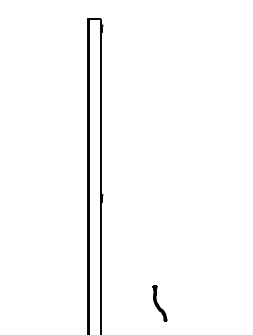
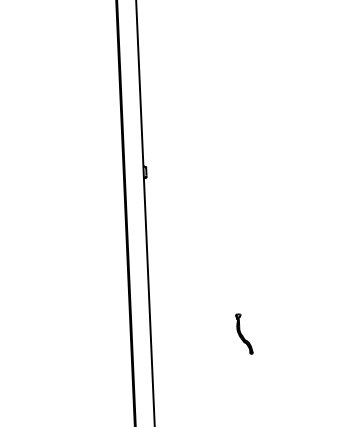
part: (159, 303) -> (243, 334), size x0.71

